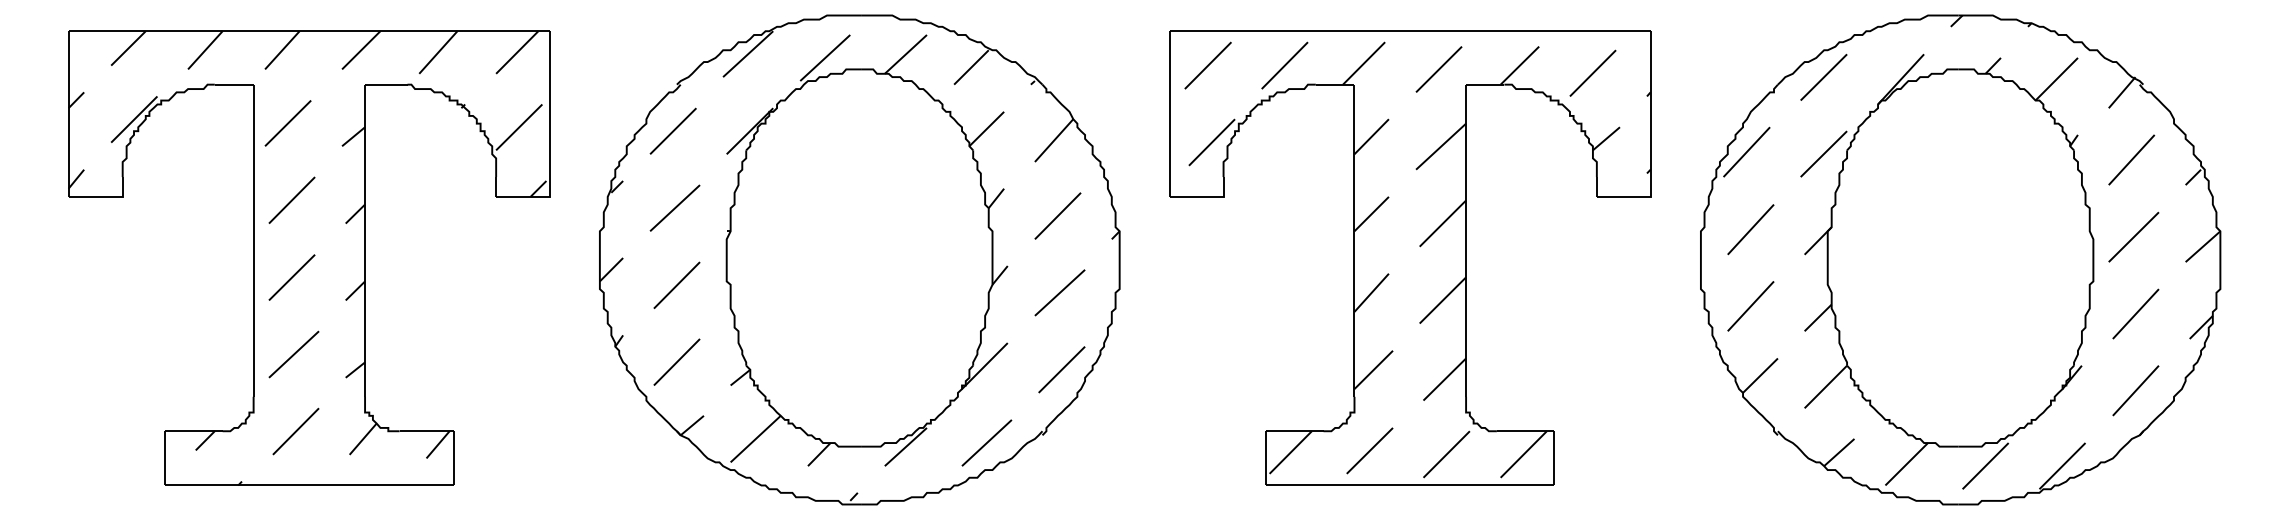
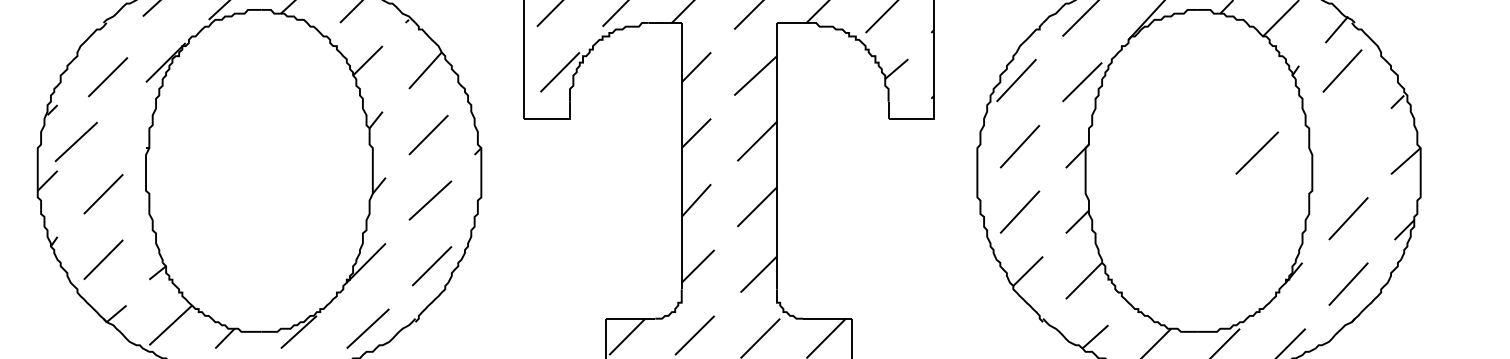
line: (672, 130) -> (107, 76), moved
line: (2131, 159) -> (1342, 70), moved
line: (674, 207) -> (75, 141), moved
line: (2133, 236) -> (1256, 152), moved

